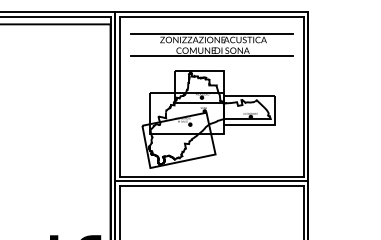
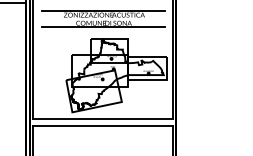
part: (208, 119) -> (116, 75), moved
line: (211, 181) -> (102, 122), removed

